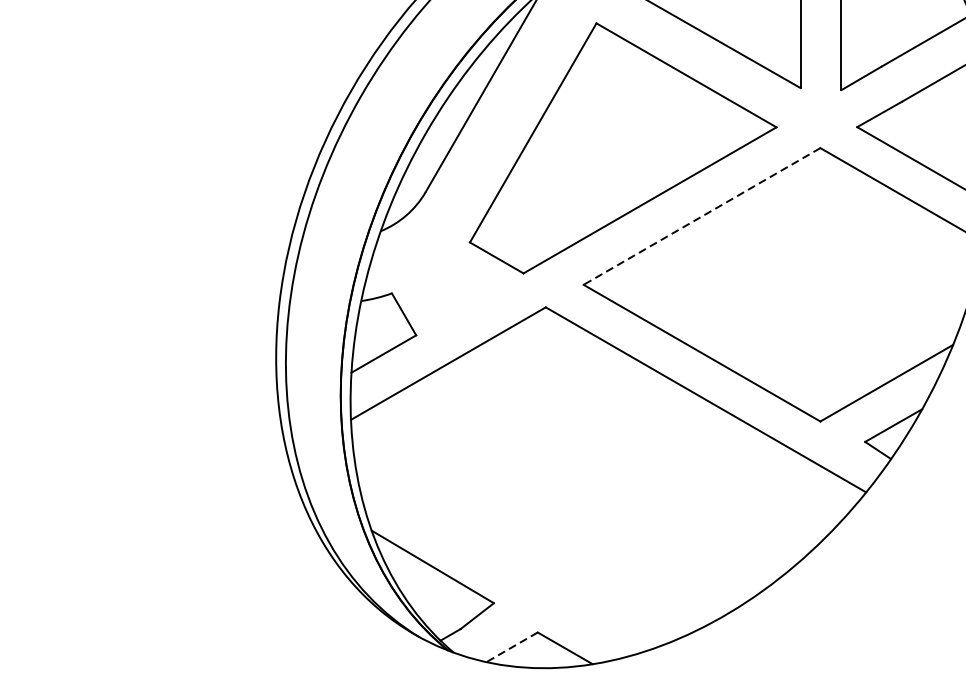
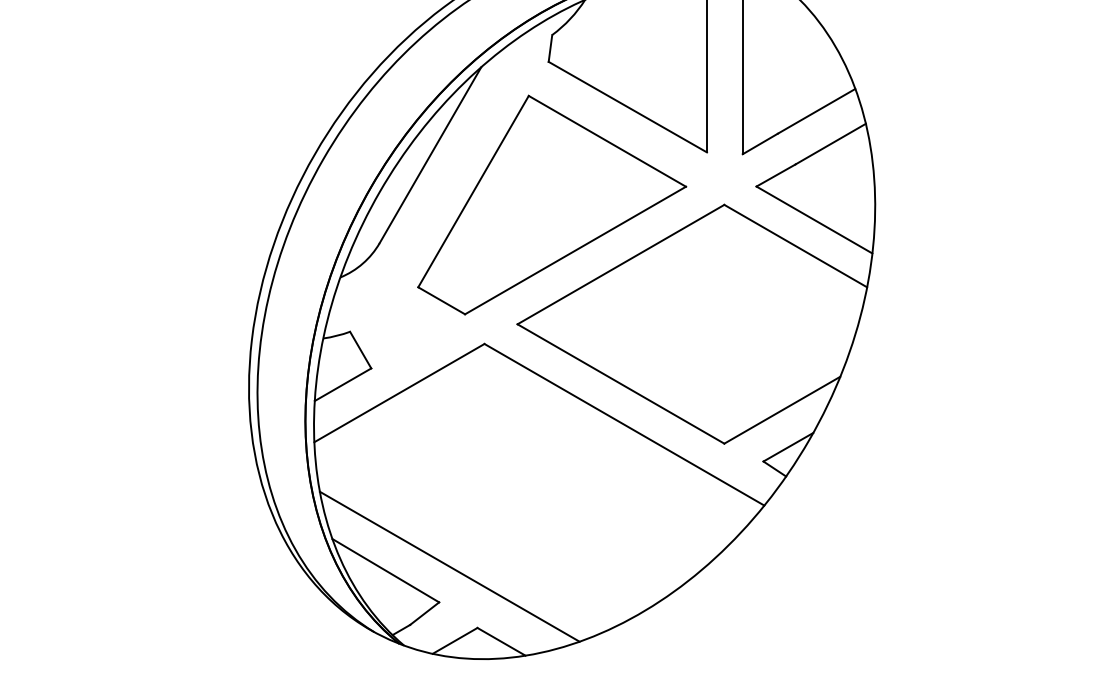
line: (701, 216) -> (620, 264), dashed -> solid
line: (505, 562) -> (449, 566), added
line: (512, 646) -> (455, 640), dashed -> solid

